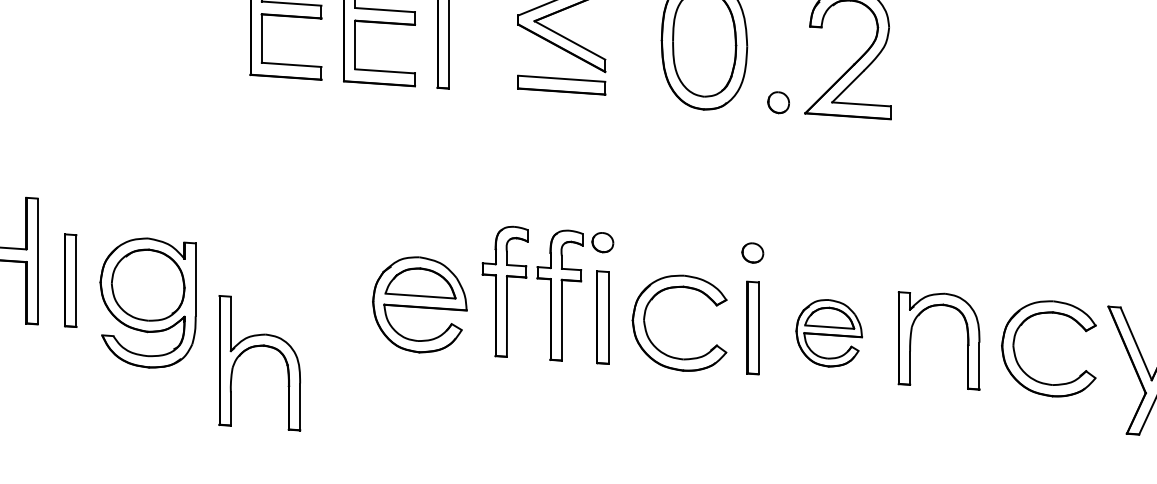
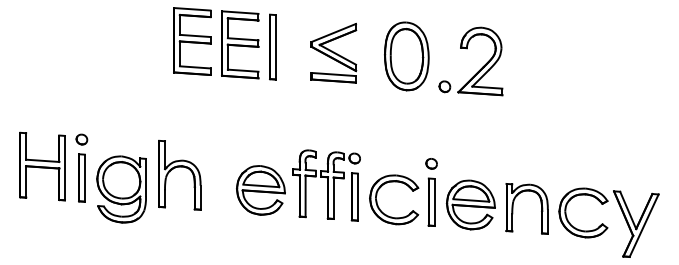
part: (69, 205) -> (81, 139), added
part: (828, 332) -> (470, 204), size x1.43
part: (259, 347) -> (179, 167), moved

